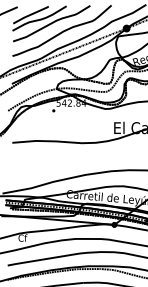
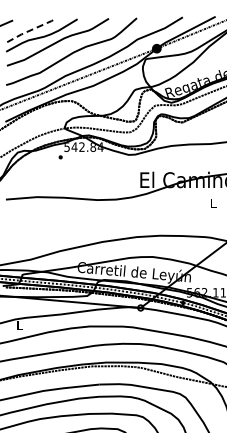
line: (30, 14) -> (30, 30), solid -> dashed
text: (22, 238) -> (19, 325), Cf -> L

